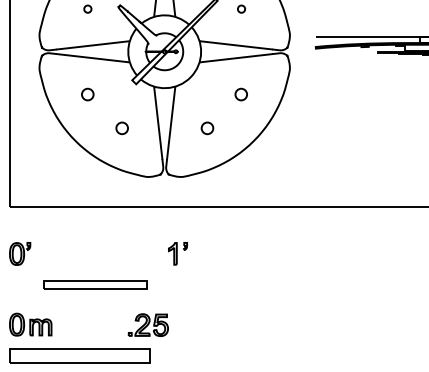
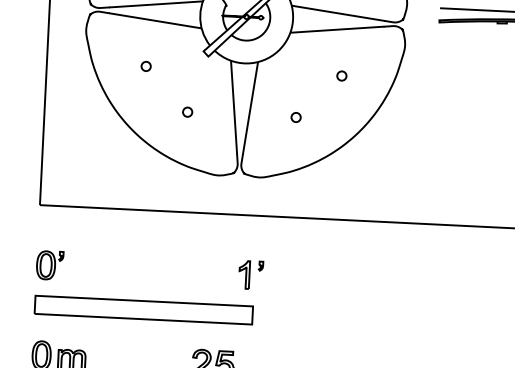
circle: (87, 93) -> (145, 65), size x0.62
circle: (241, 93) -> (341, 74), size x0.62
circle: (121, 128) -> (186, 112), size x0.62
circle: (206, 128) -> (295, 117), size x0.62
part: (95, 284) -> (144, 309), size x1.67

